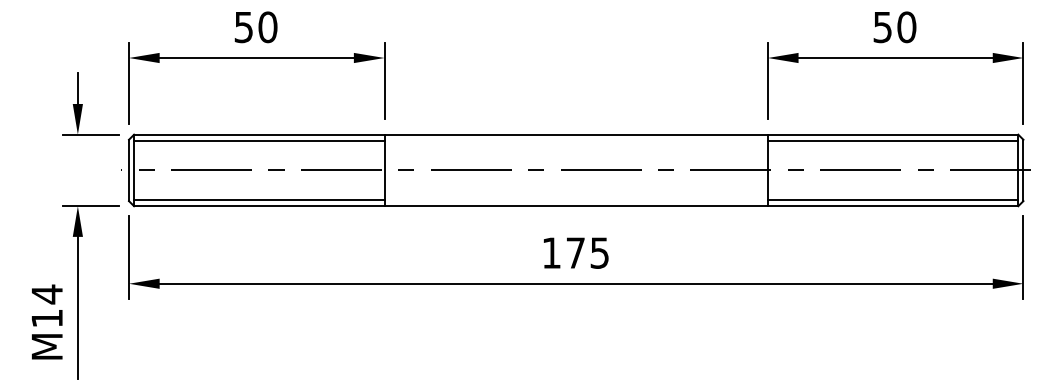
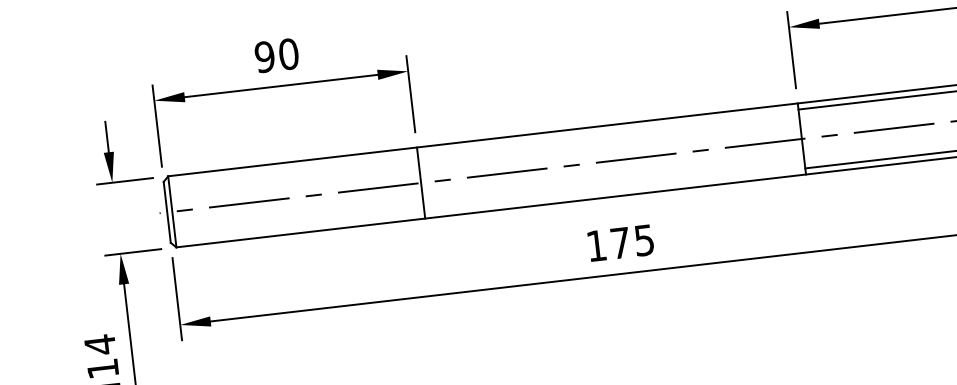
text: (243, 26) -> (264, 56), 50 -> 90
line: (259, 140) -> (293, 167), removed
line: (259, 200) -> (300, 227), removed

